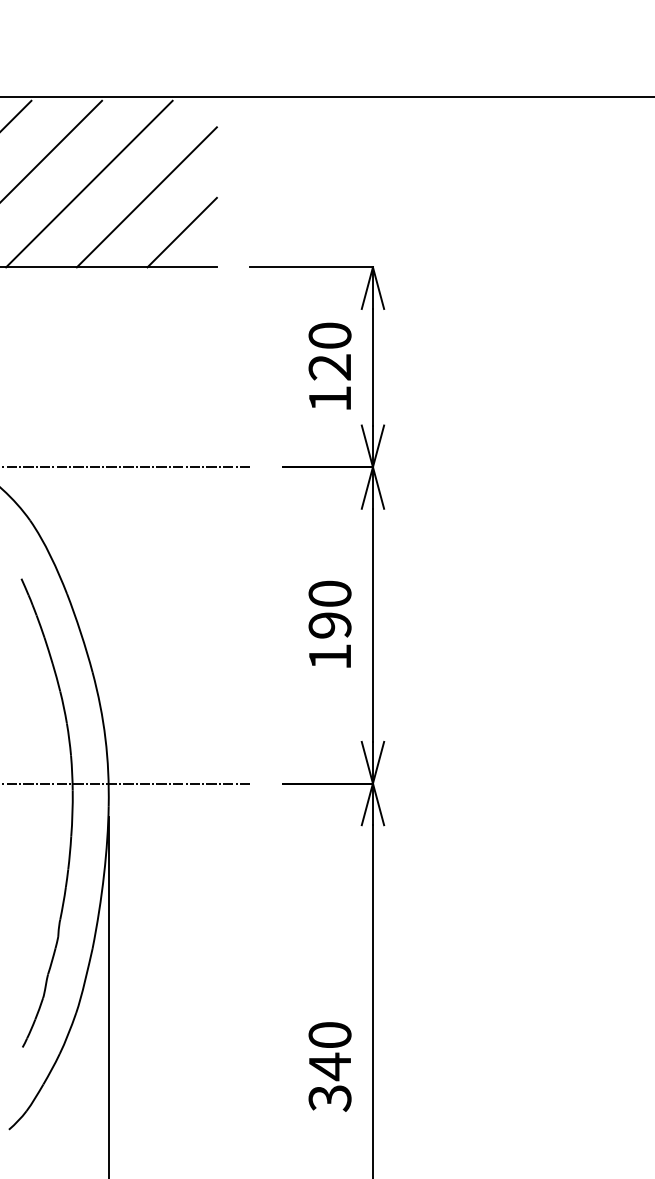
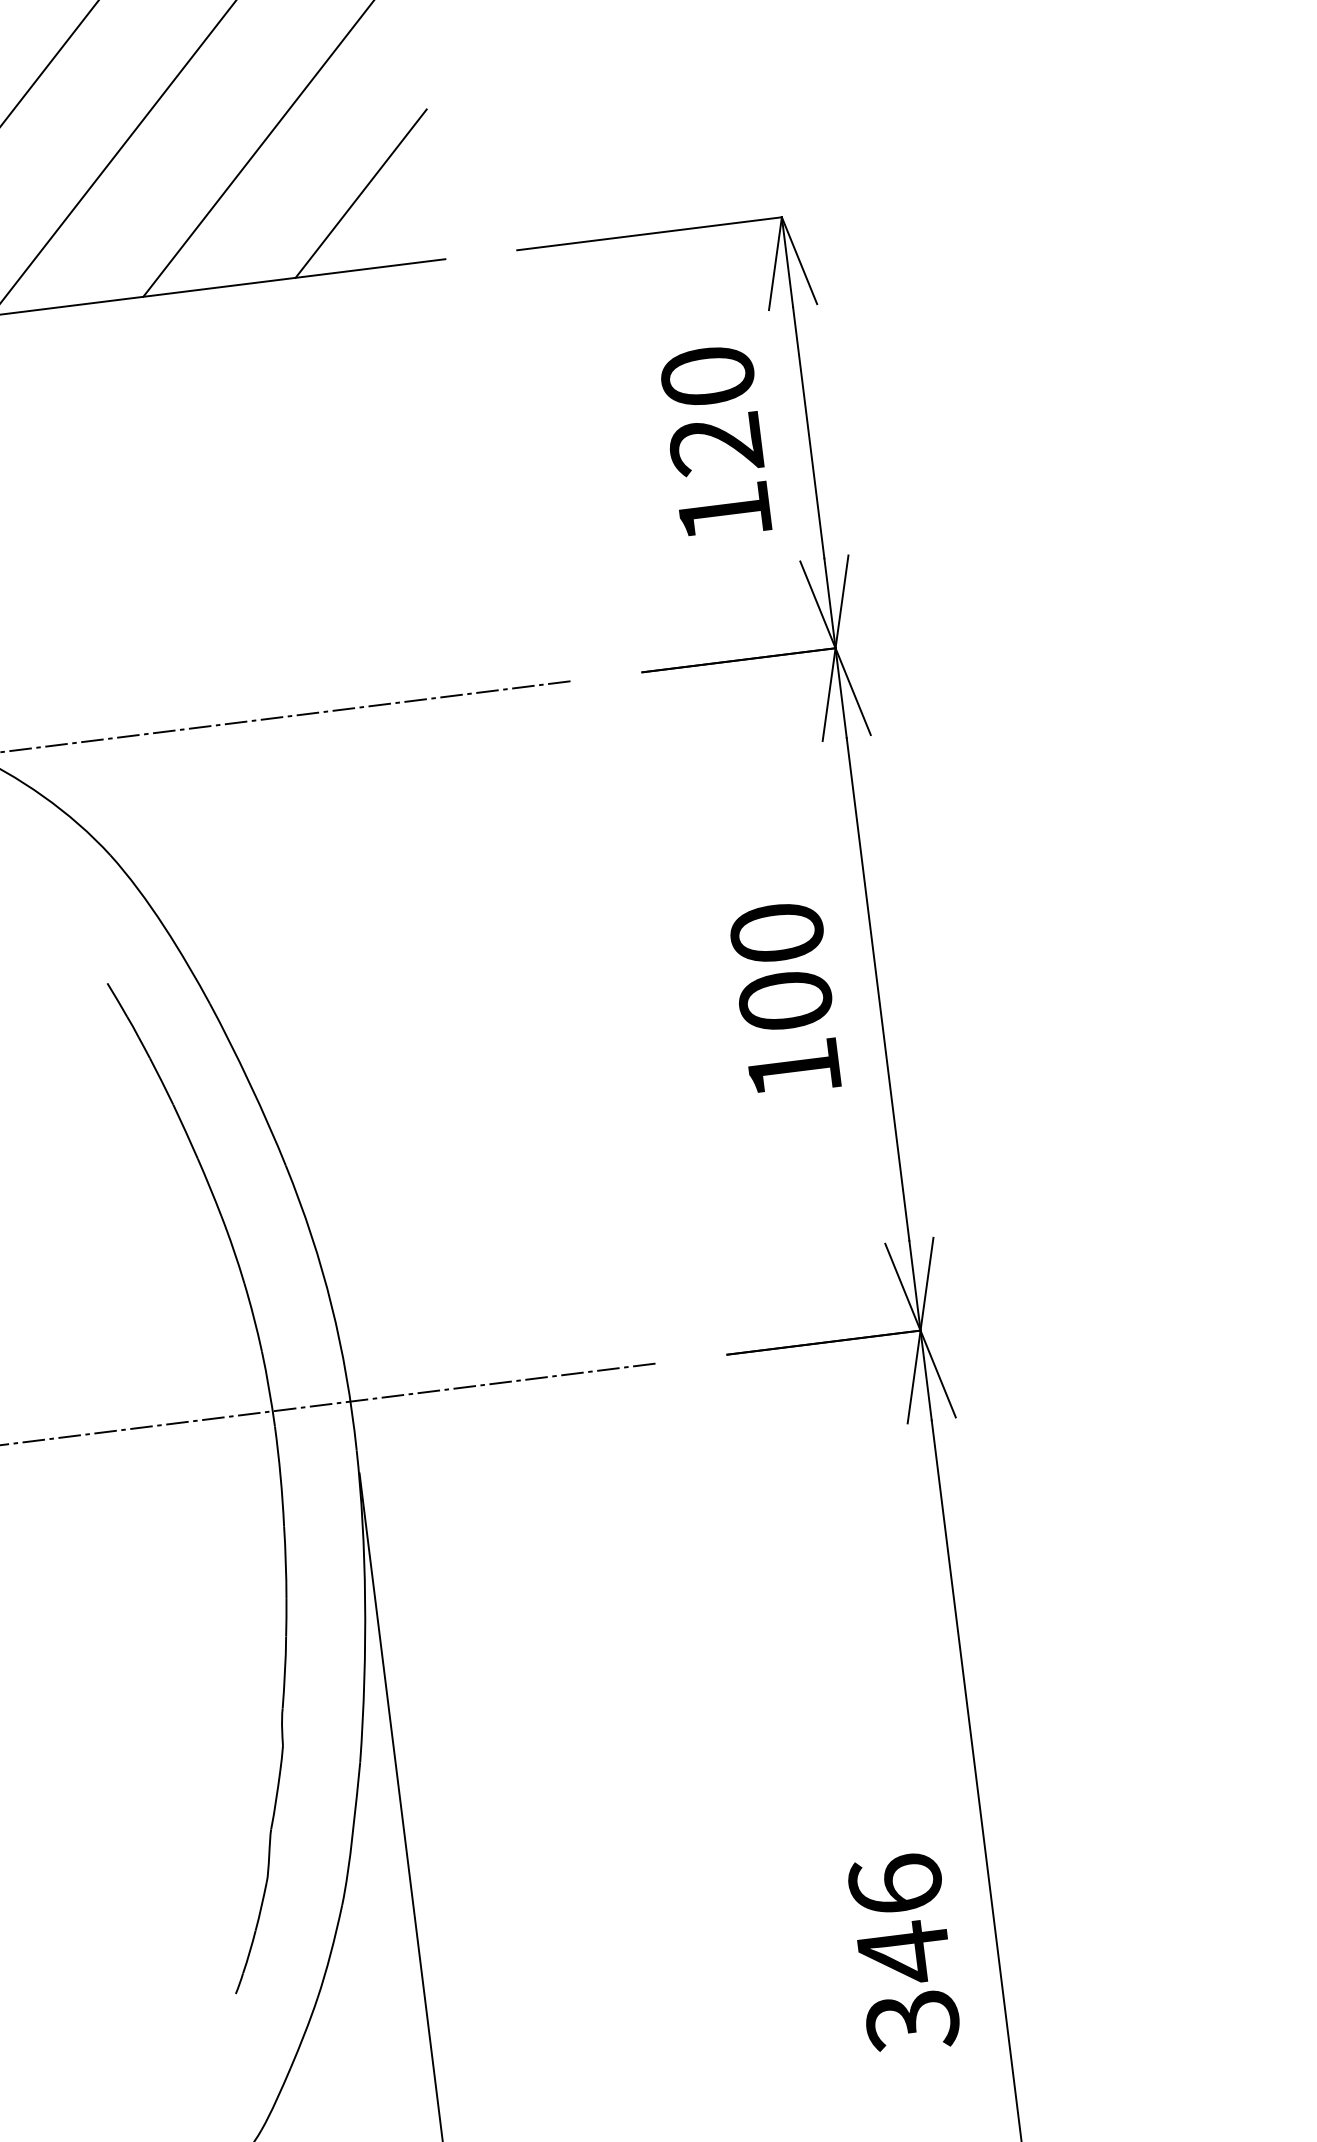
text: (329, 625) -> (784, 1001), 190 -> 100
text: (329, 1034) -> (894, 1883), 340 -> 346

